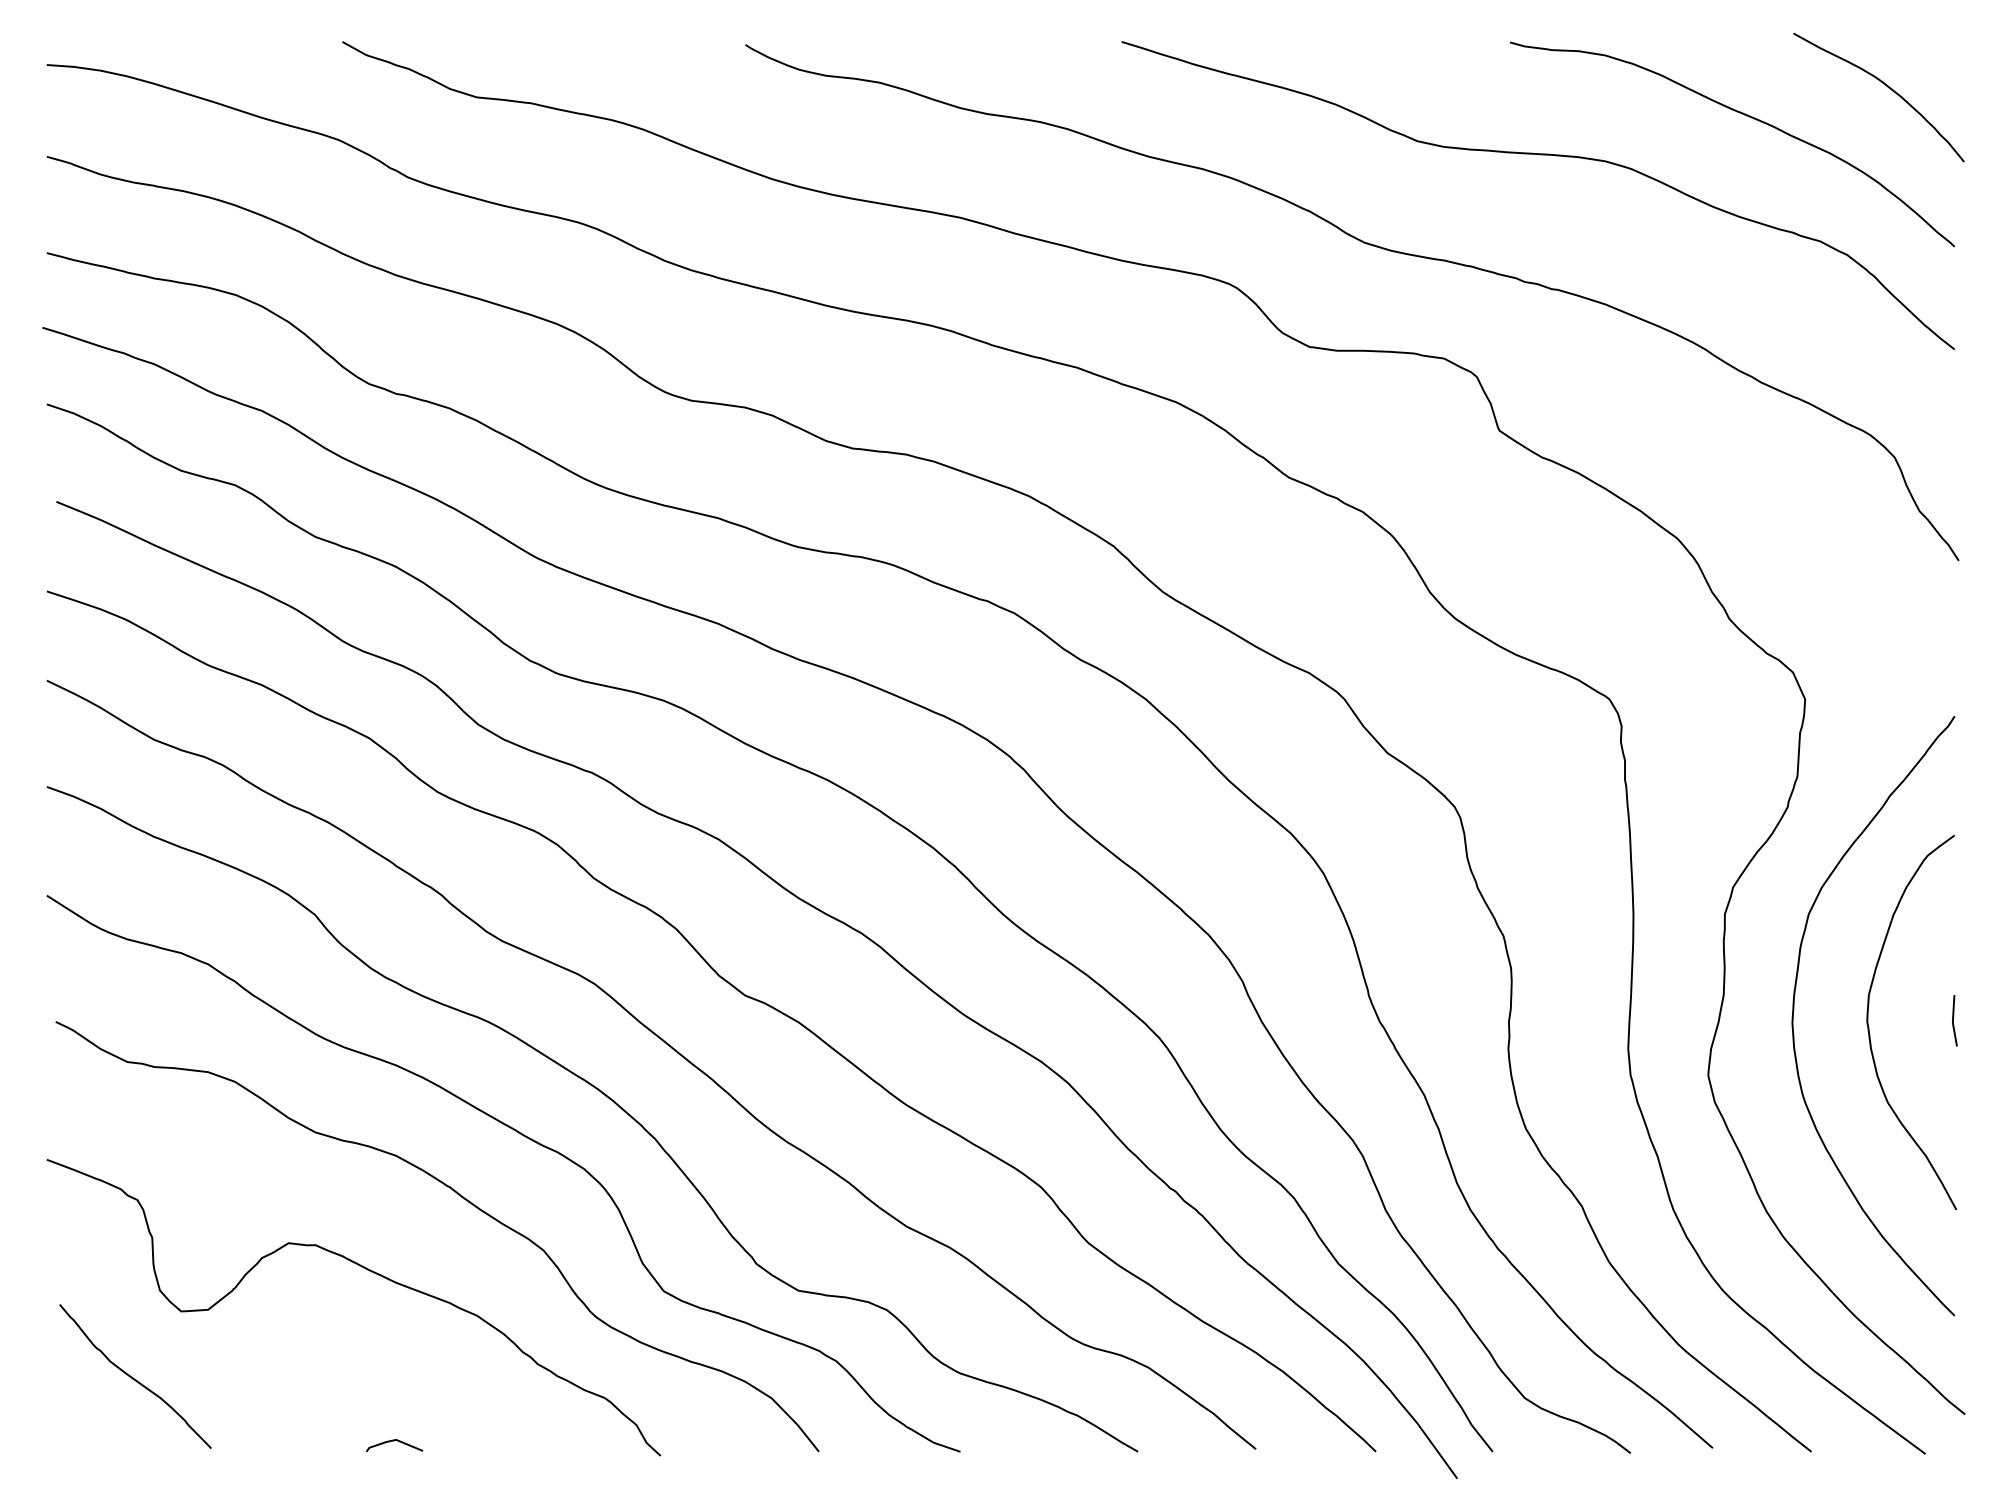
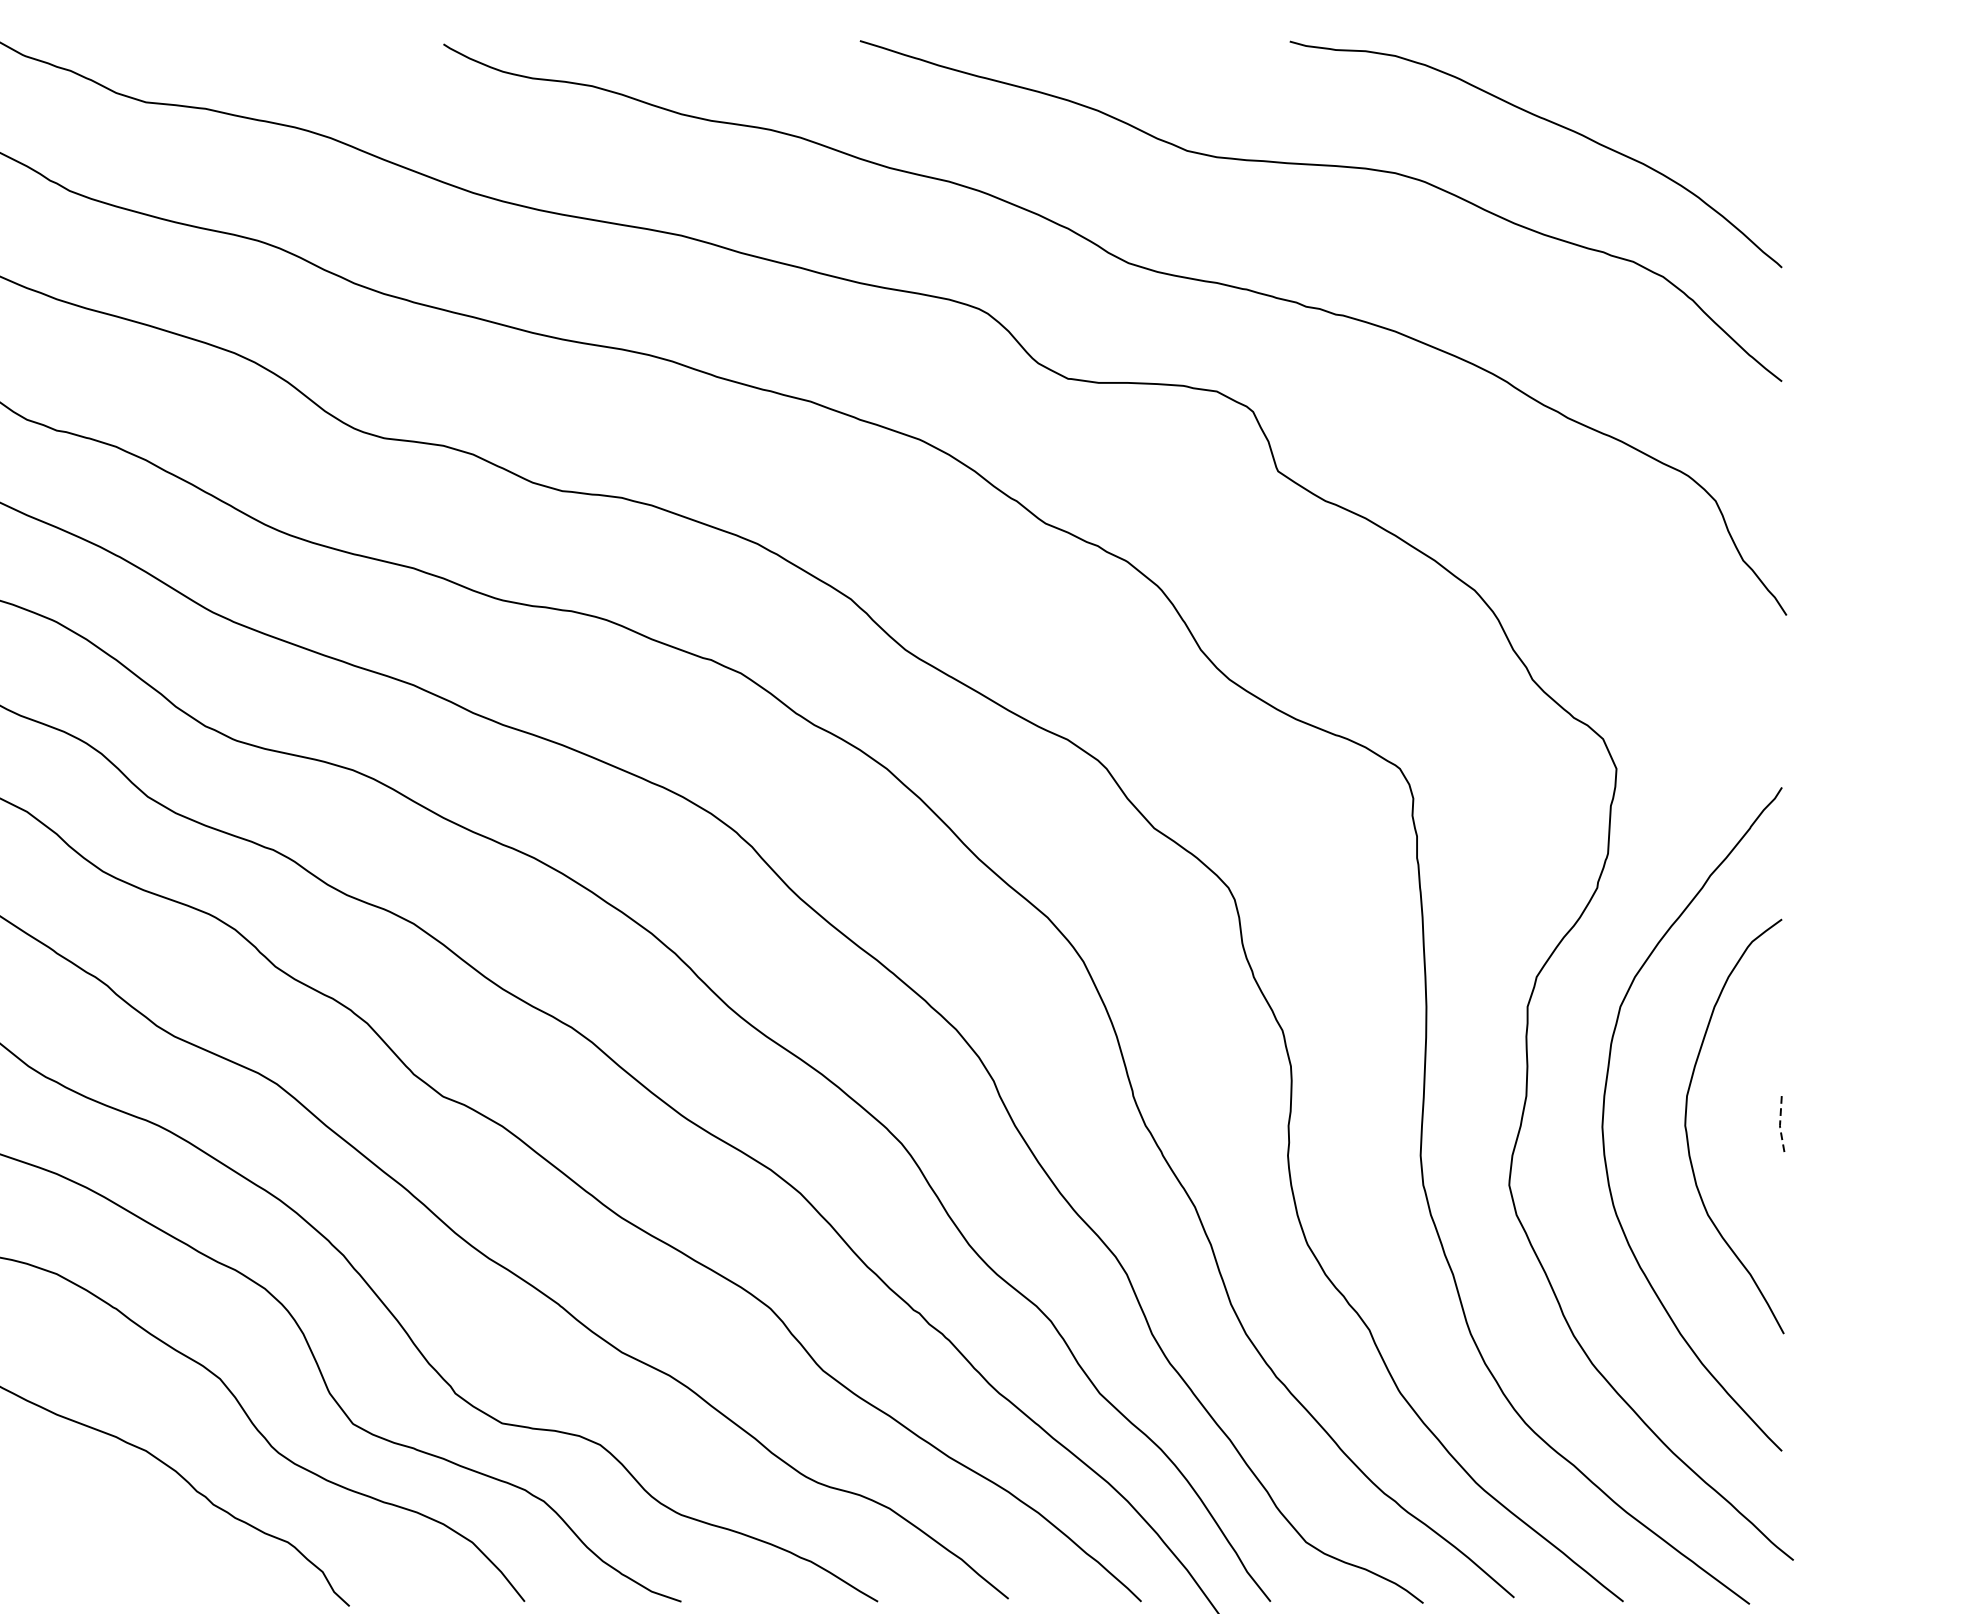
curve: (1887, 87) -> (1707, 91), removed
line: (1952, 1021) -> (1779, 1125), solid -> dashed
line: (394, 1441) -> (54, 1590), removed

